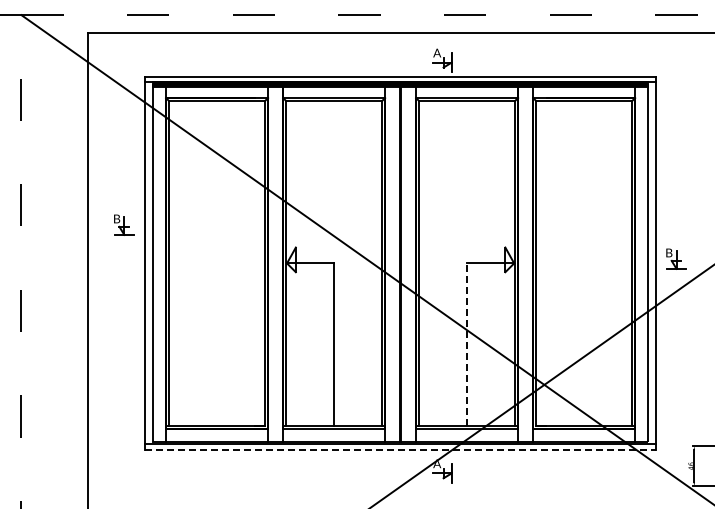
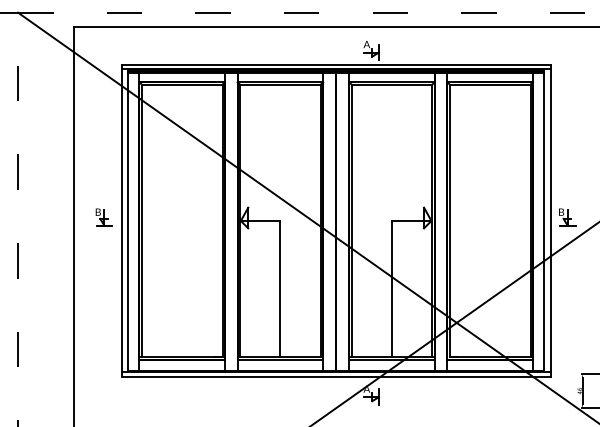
part: (124, 224) -> (104, 216), moved
line: (467, 344) -> (392, 289), dashed -> solid
line: (400, 449) -> (336, 377), dashed -> solid

